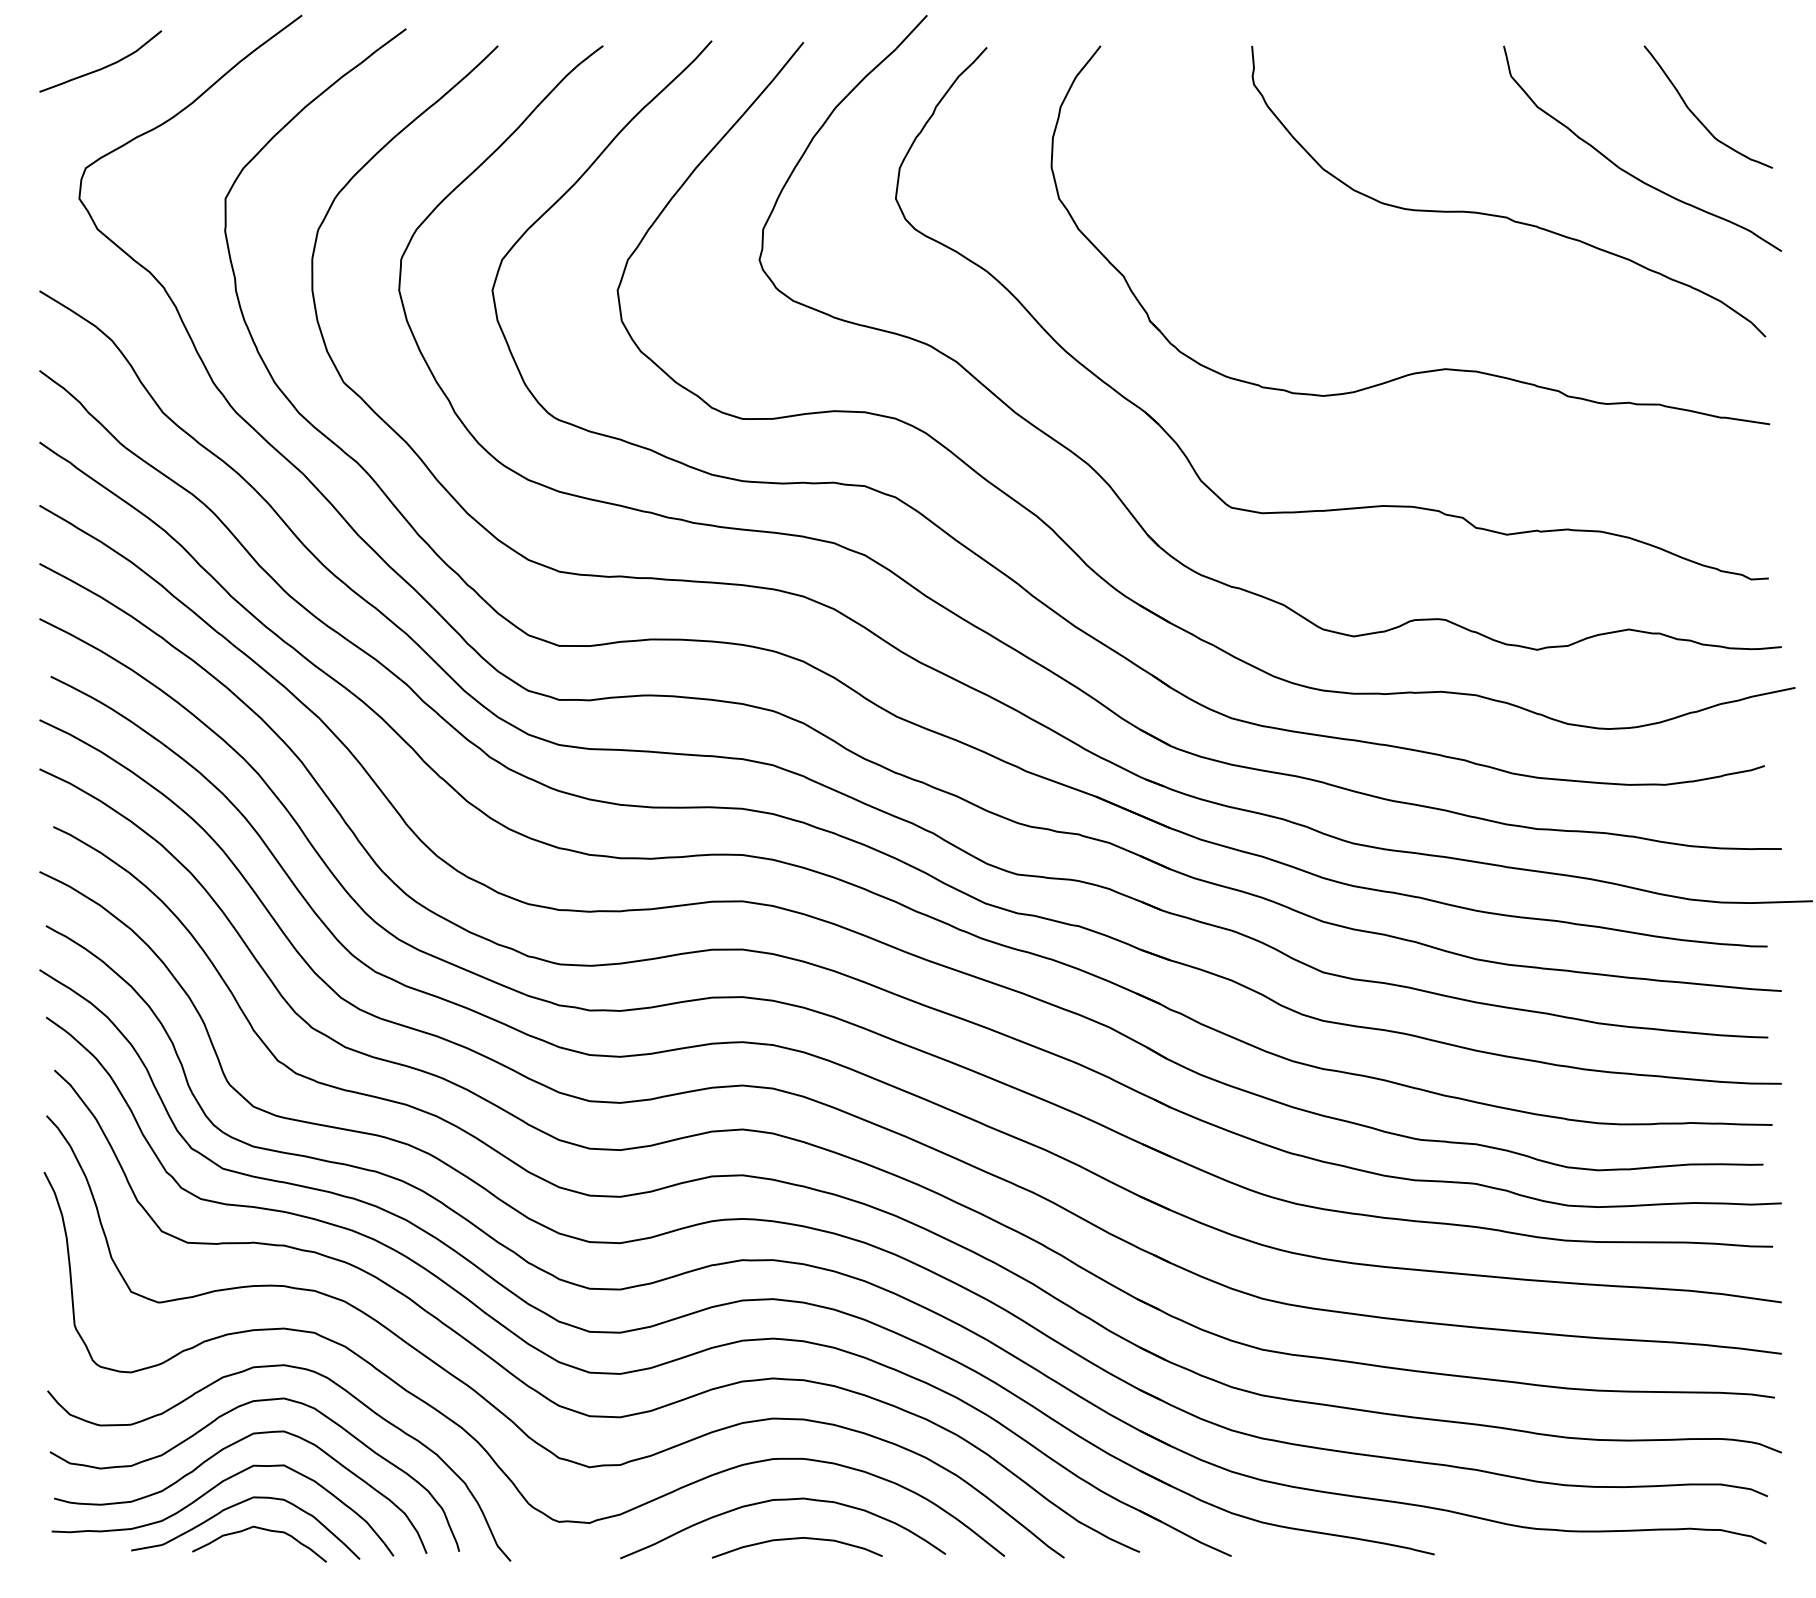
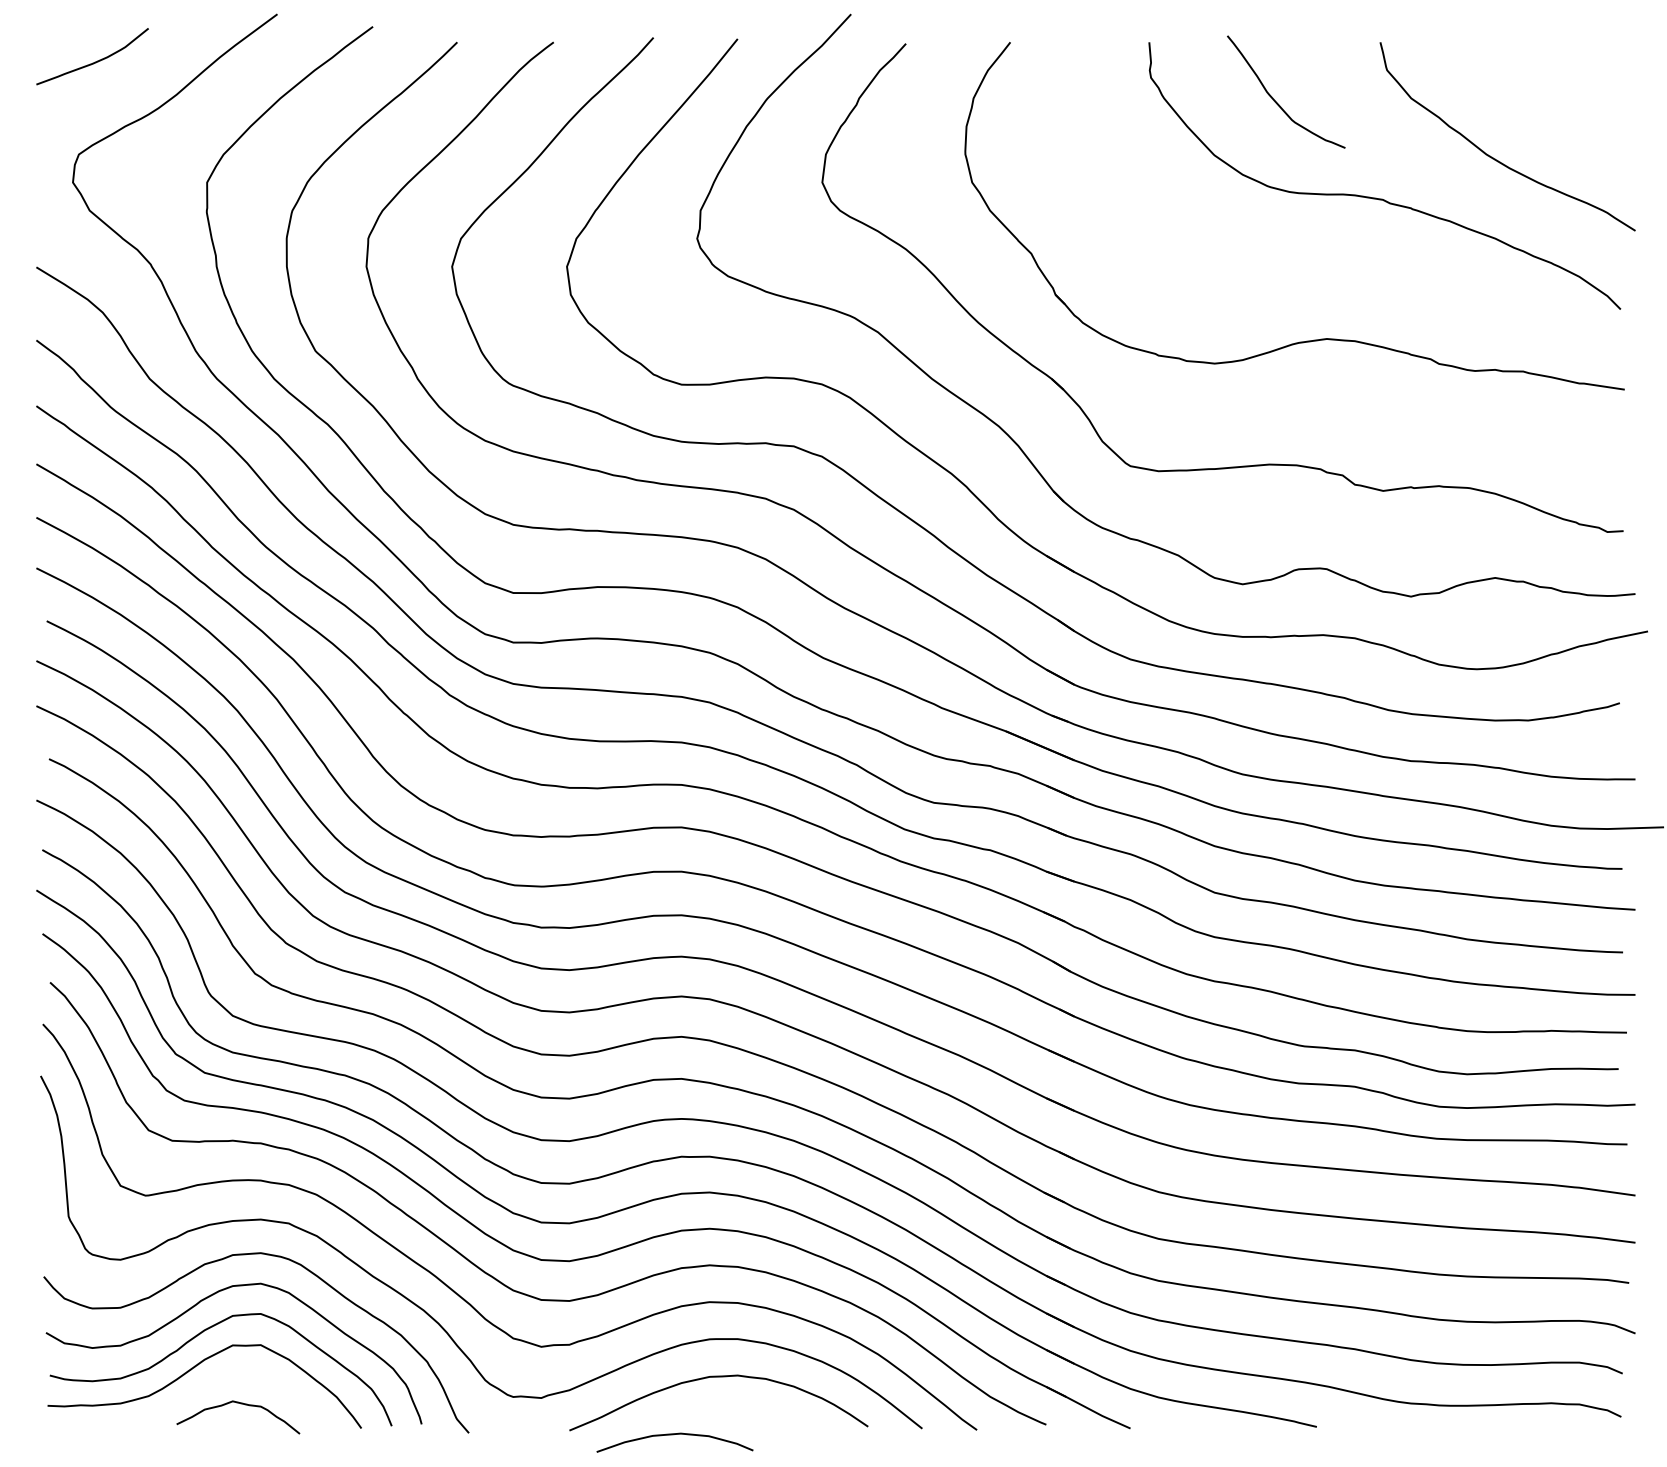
curve: (1695, 114) -> (1274, 98), moved
curve: (237, 1505) -> (218, 1381), removed
curve: (796, 1539) -> (674, 1435), moved

